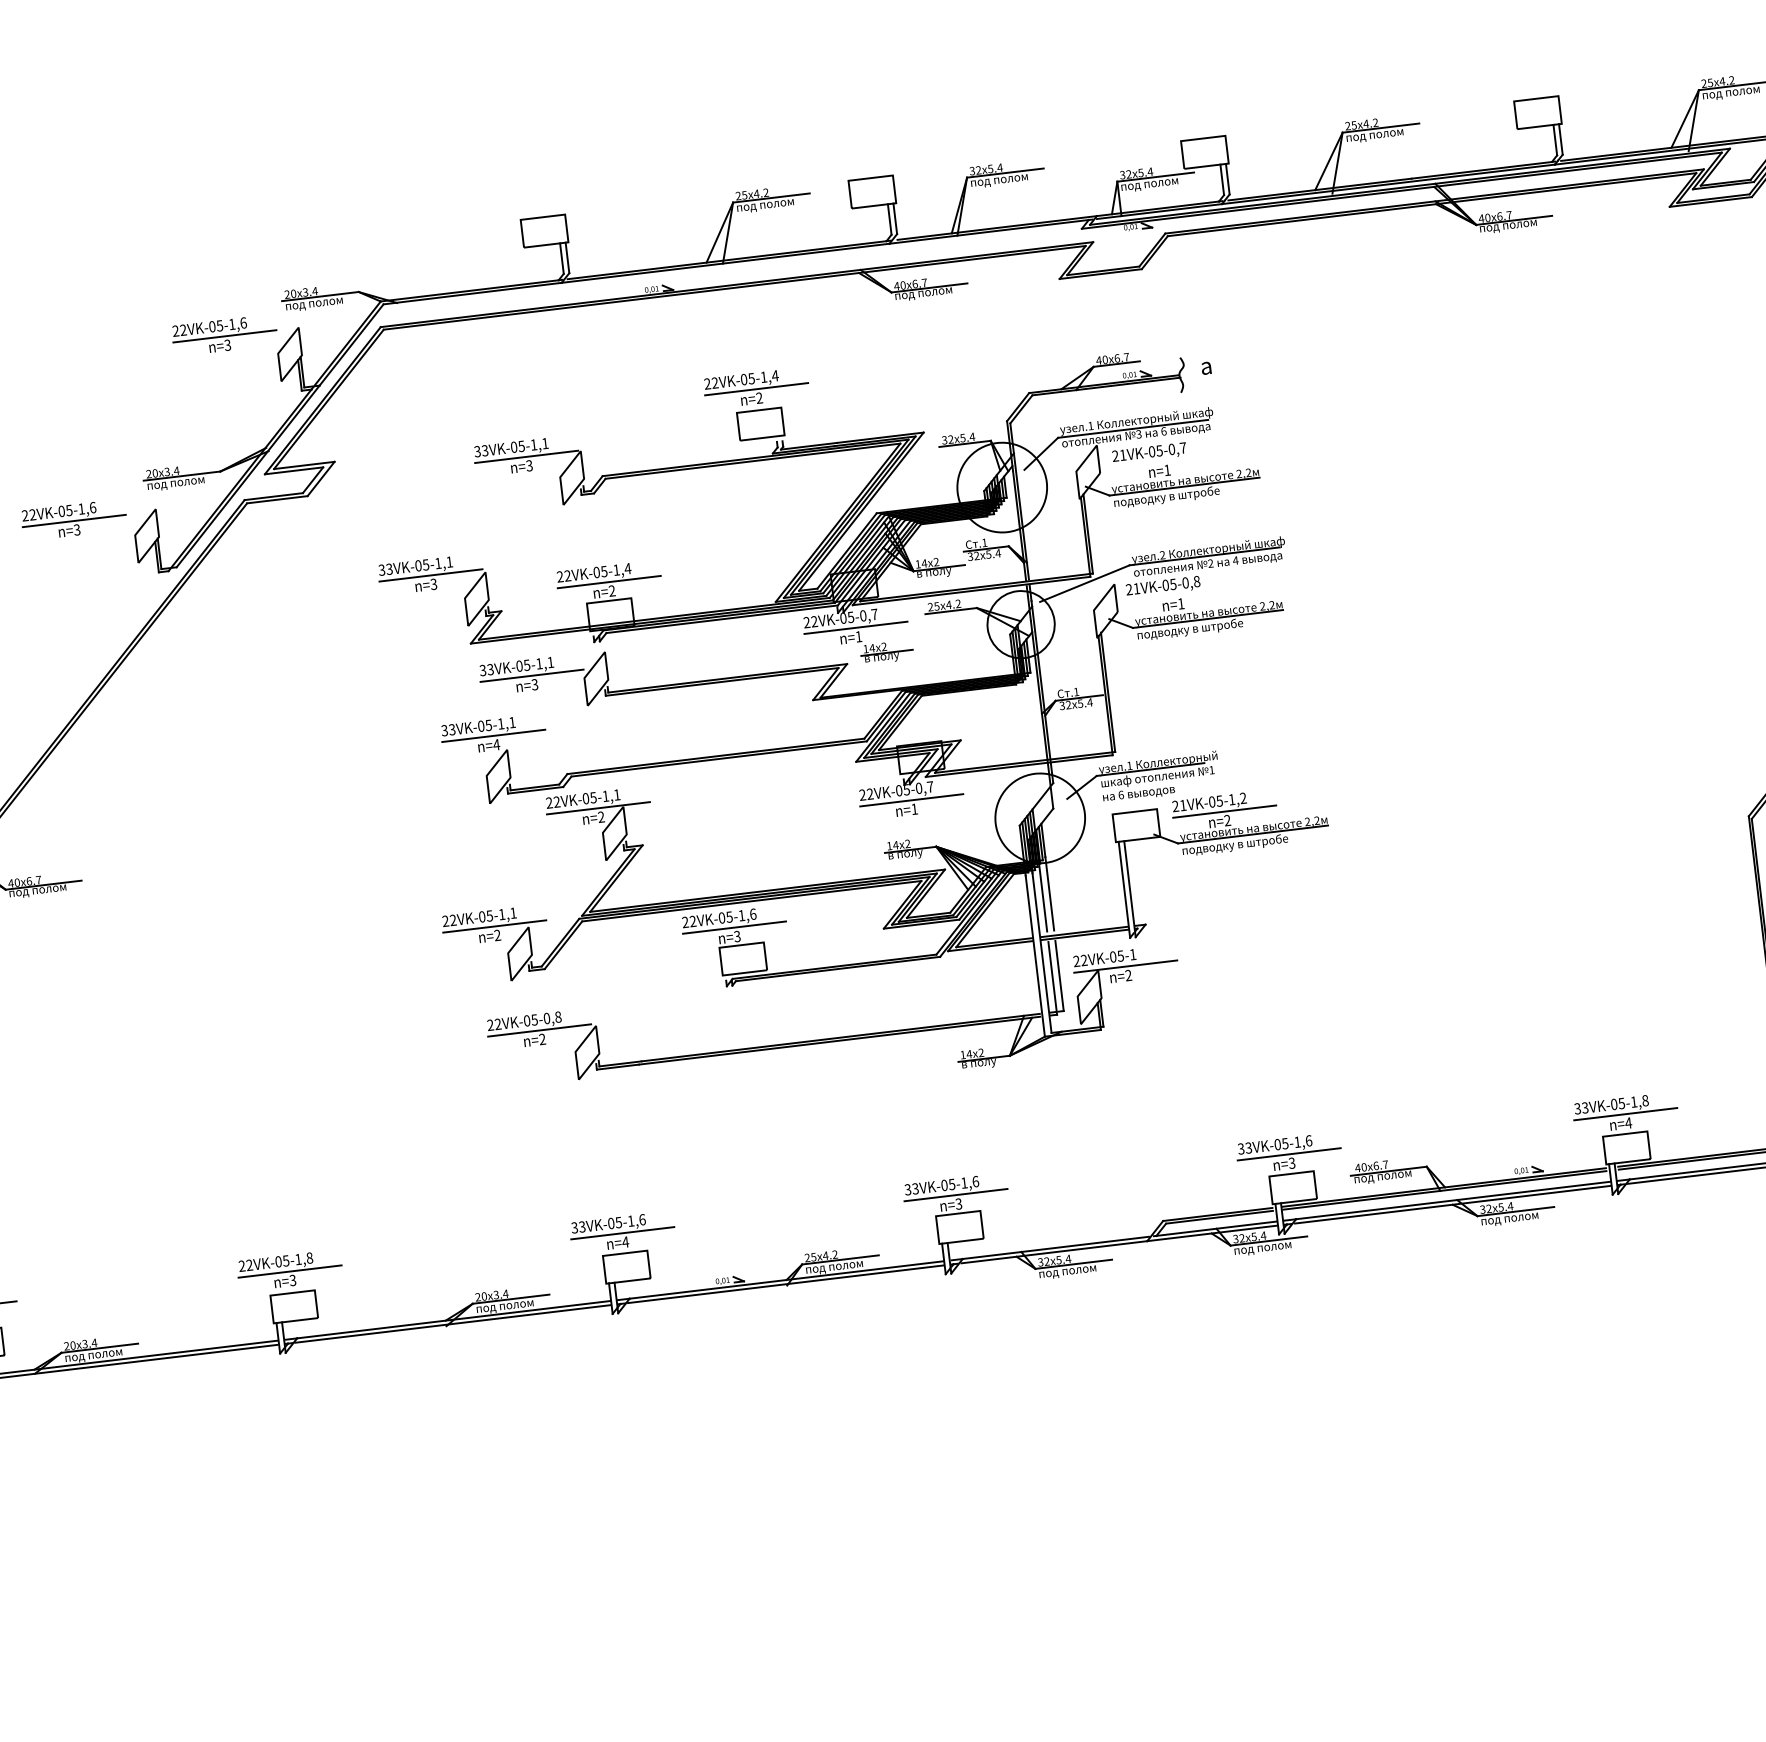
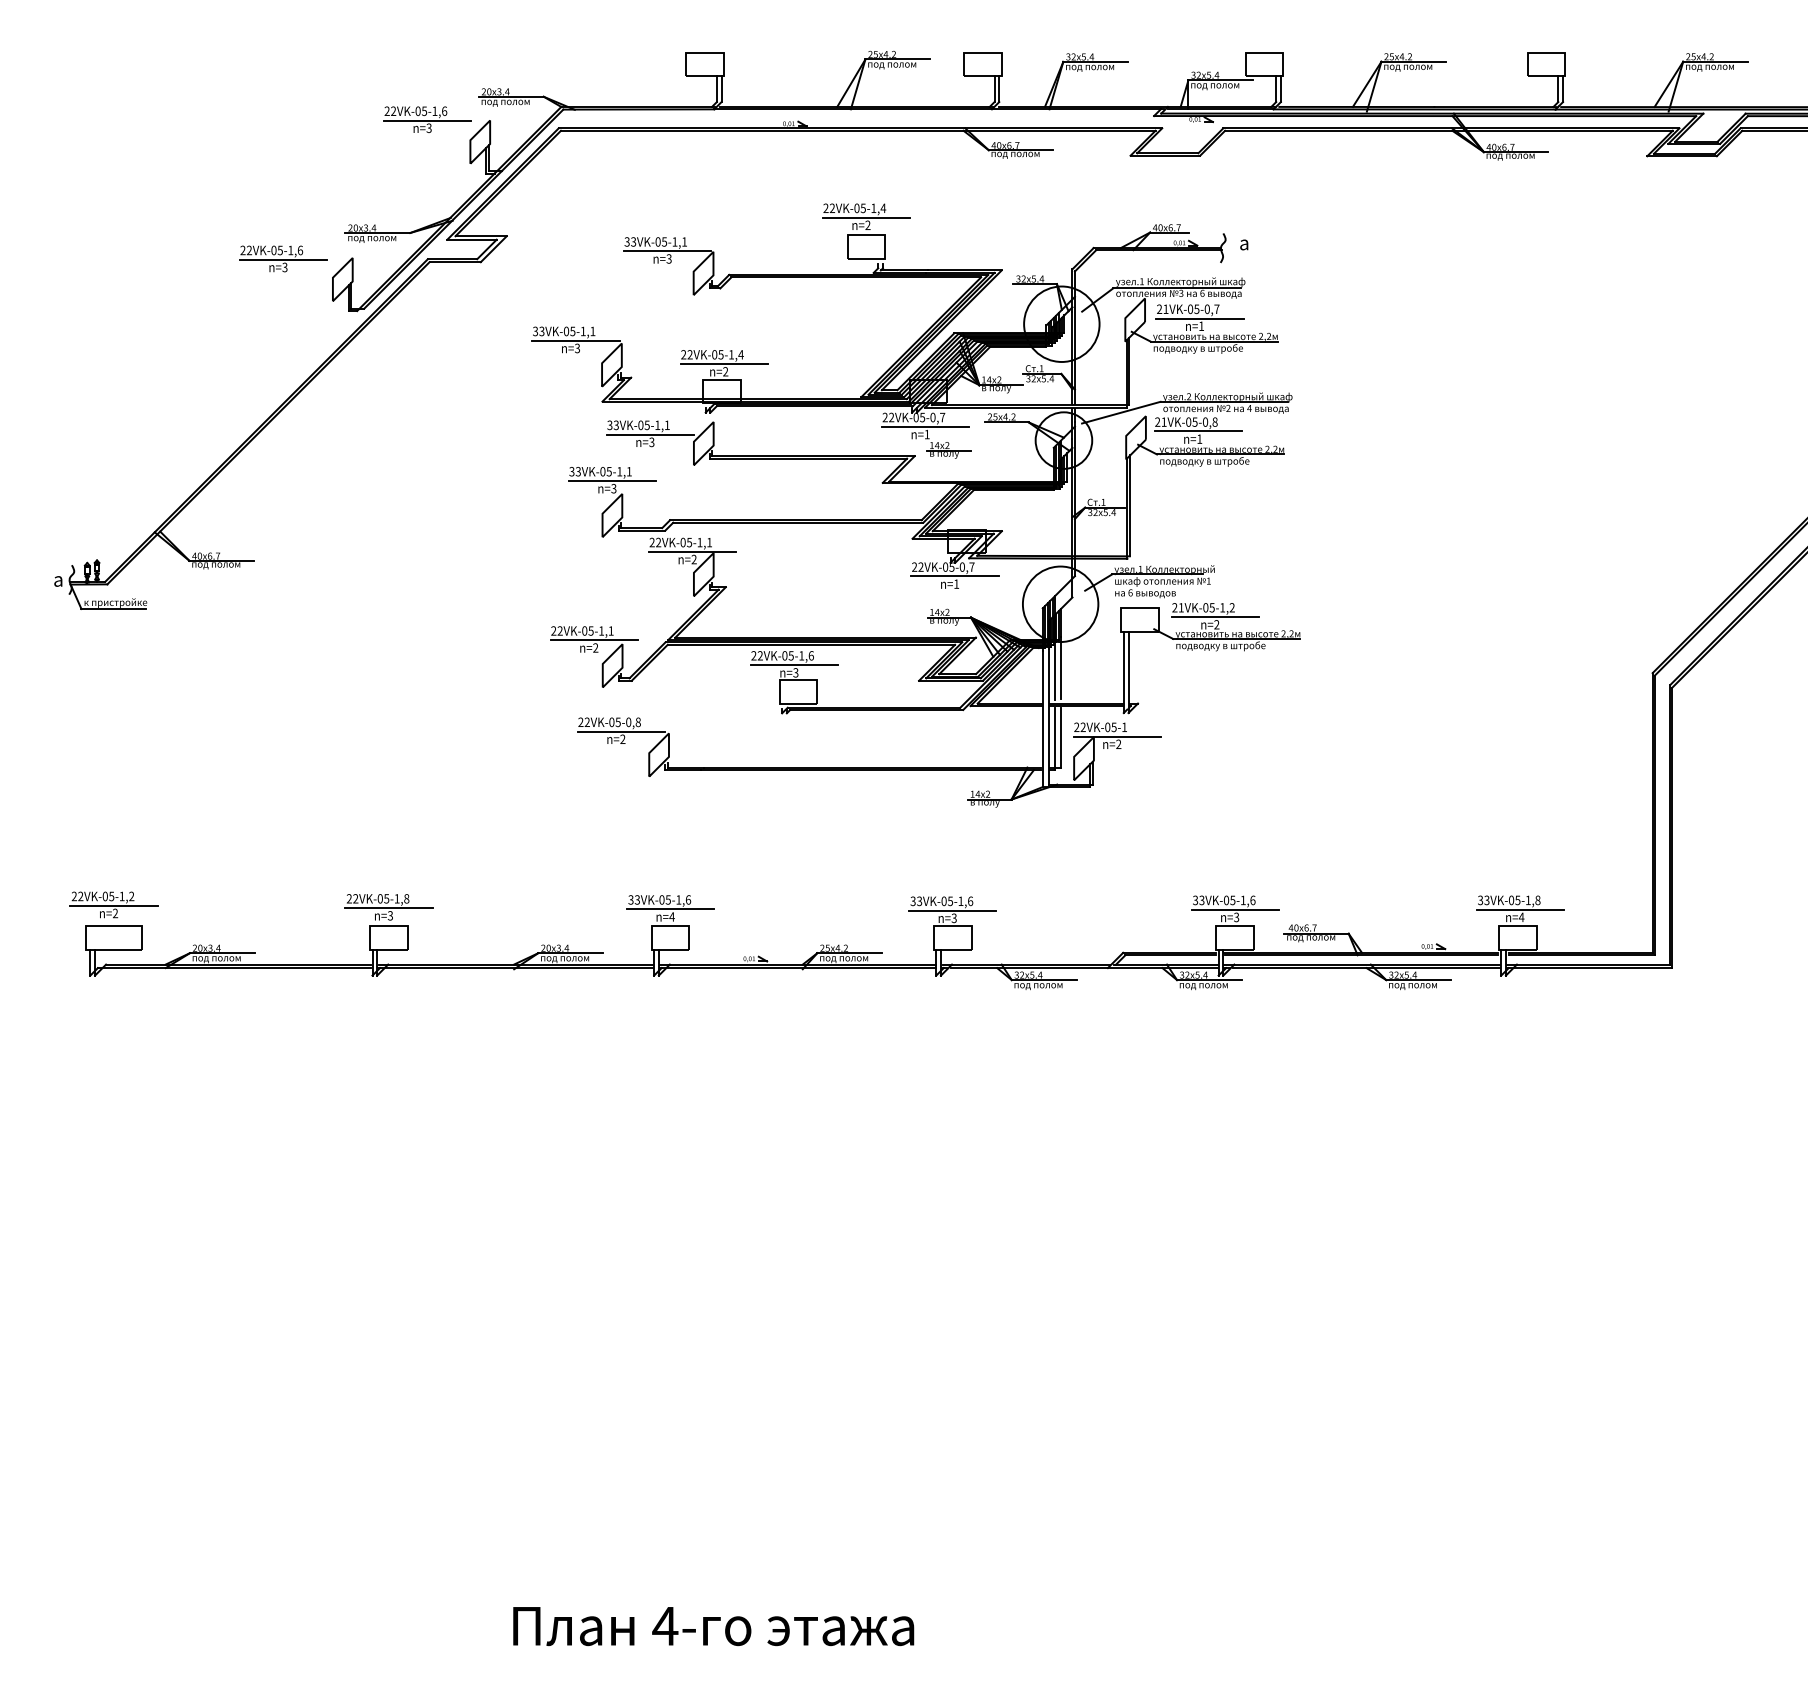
line: (1163, 461) -> (1199, 318), added
line: (1177, 595) -> (1197, 431), added
text: (496, 744) -> (613, 488), n=4 -> n=3

